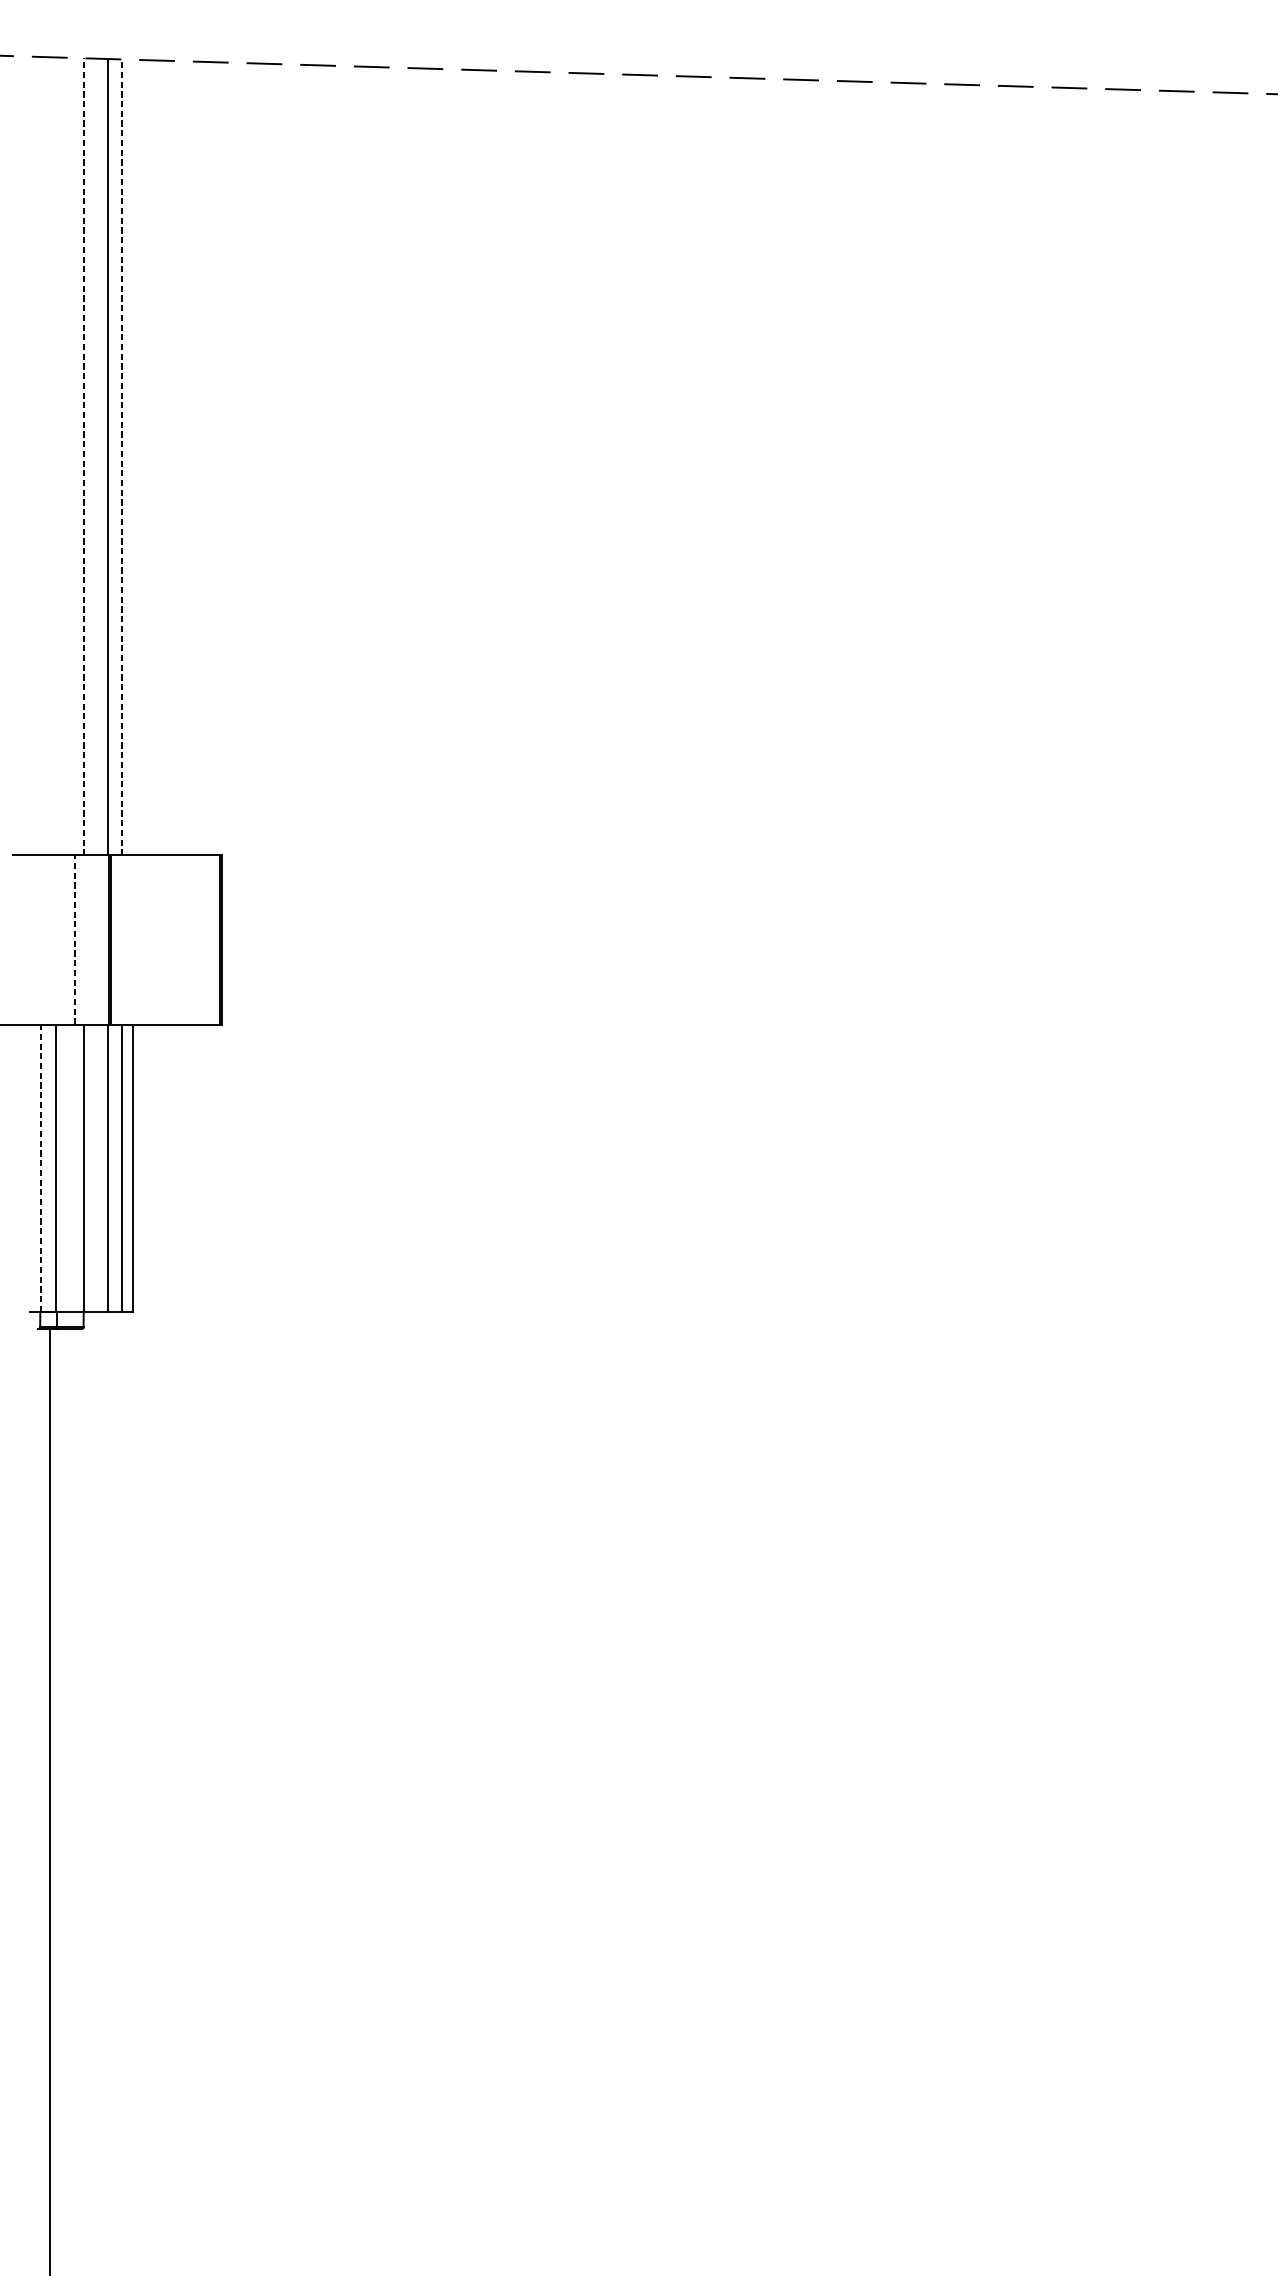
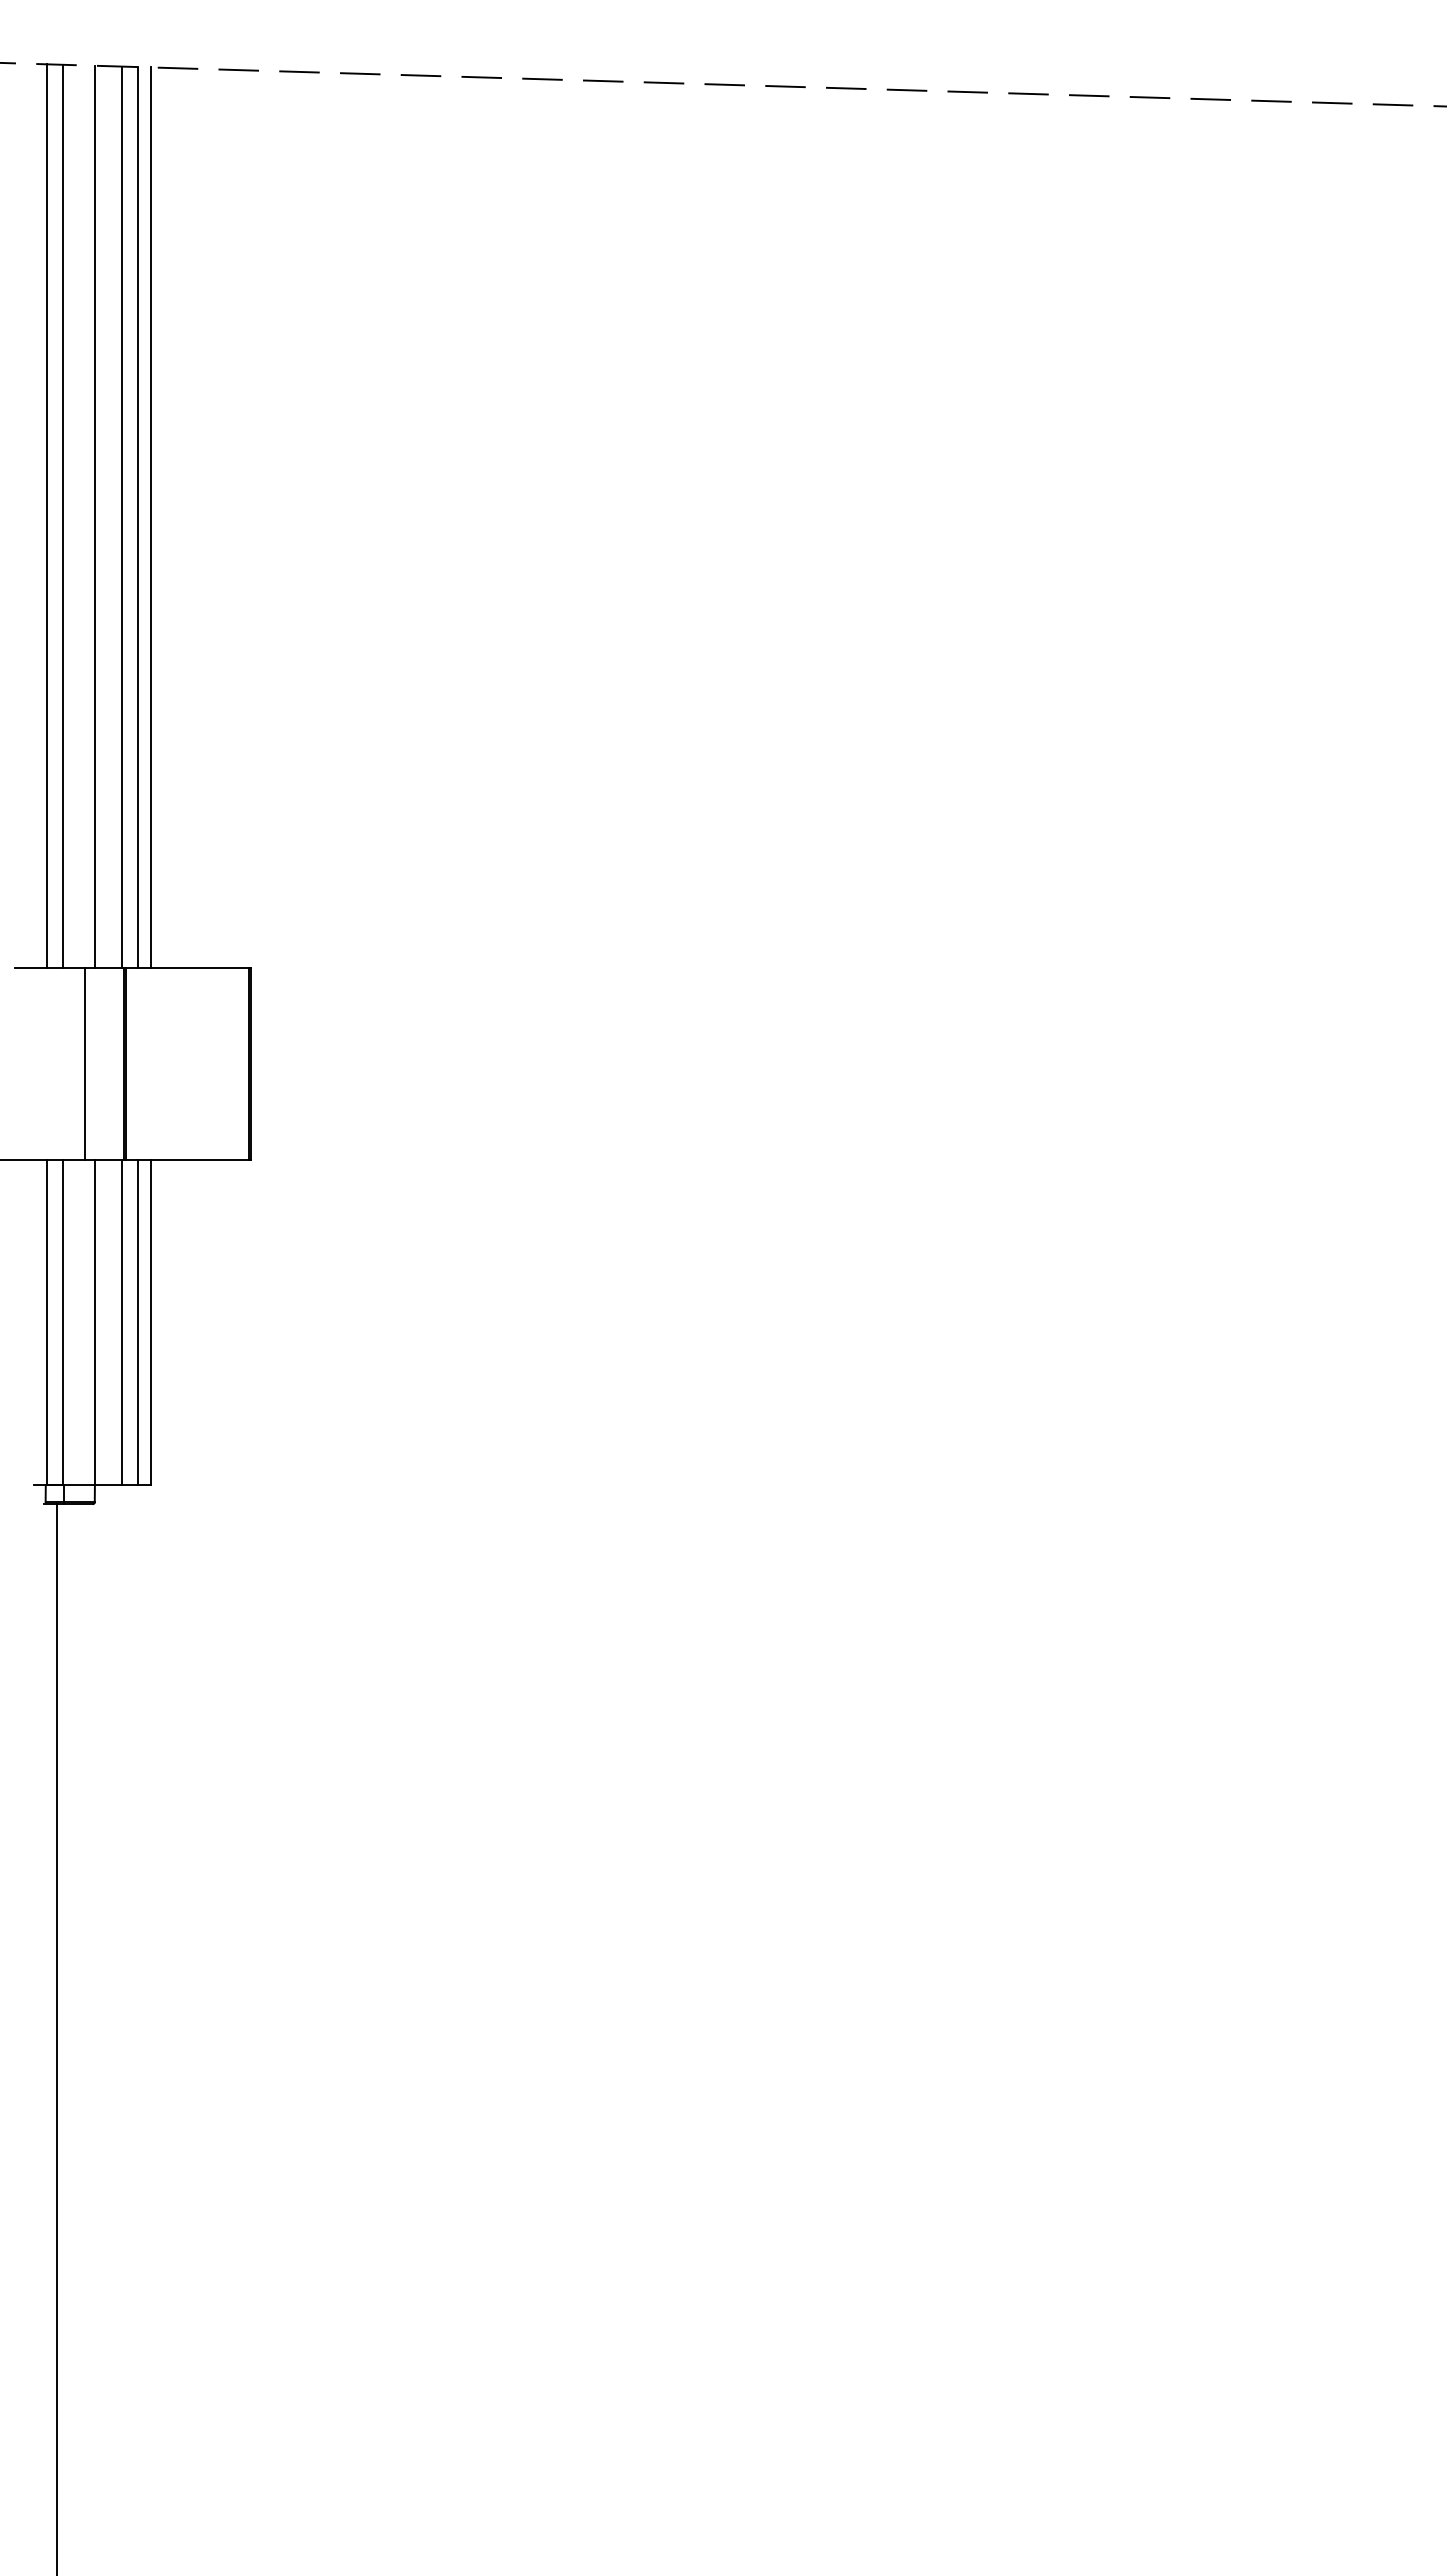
line: (41, 456) -> (47, 516), added
line: (55, 456) -> (63, 516), added
line: (83, 456) -> (94, 516), dashed -> solid
line: (122, 457) -> (138, 517), dashed -> solid
line: (132, 457) -> (150, 517), added
line: (75, 939) -> (85, 1063), dashed -> solid
line: (41, 1168) -> (47, 1322), dashed -> solid

